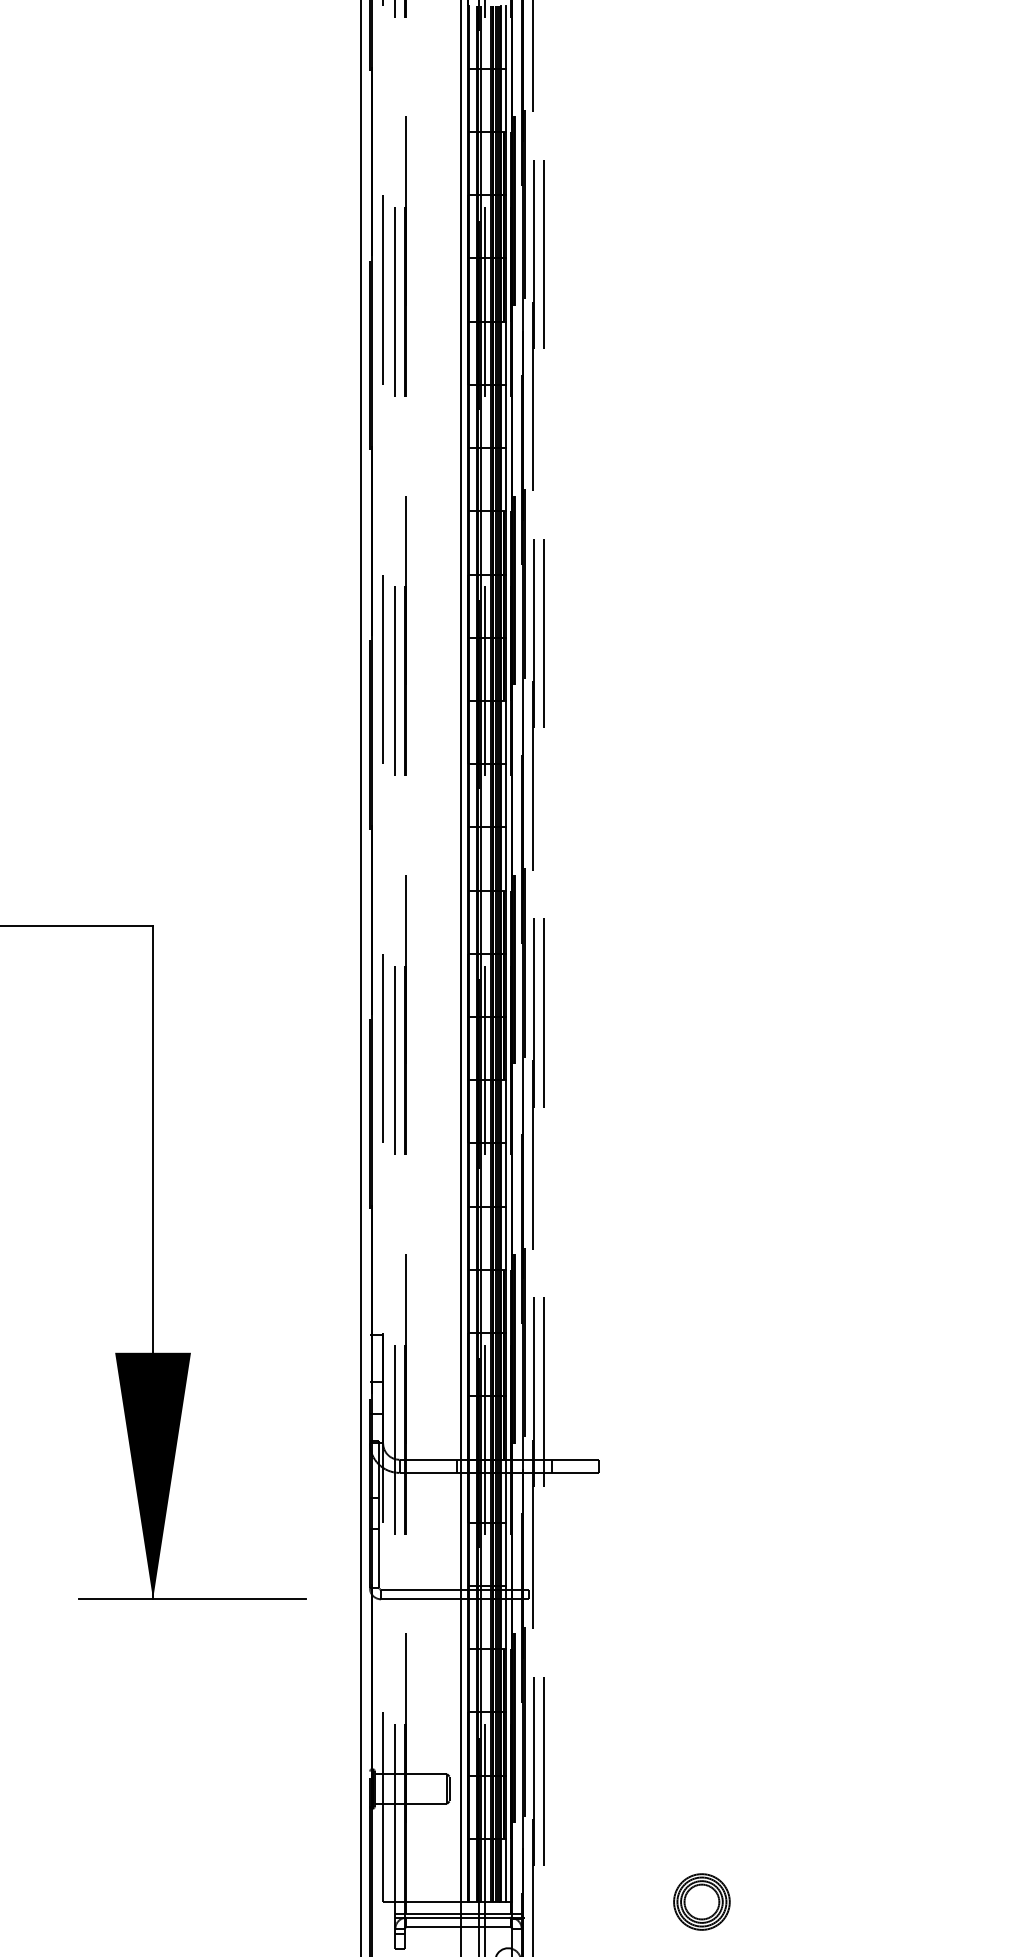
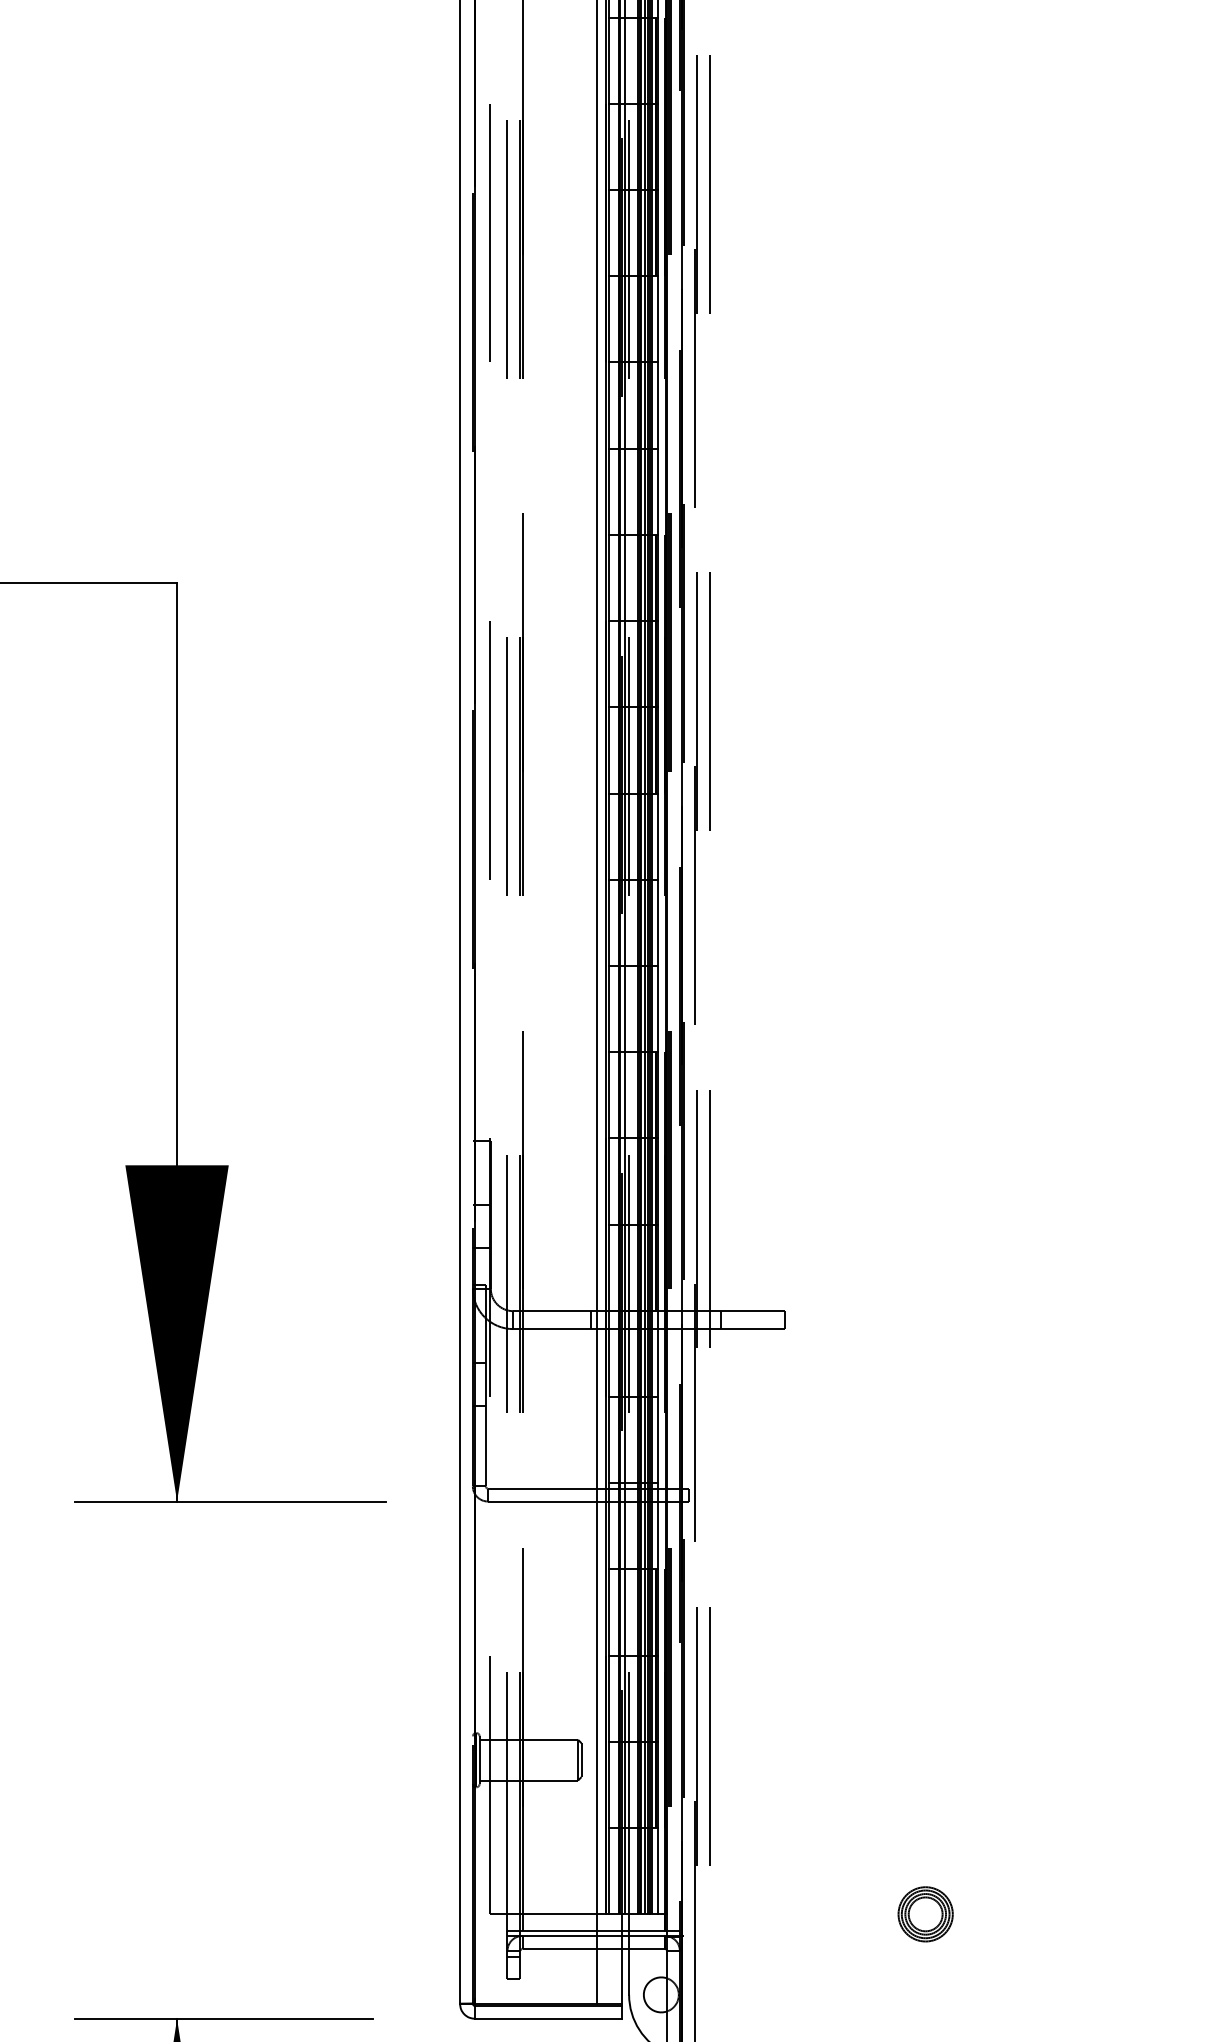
part: (701, 1901) -> (925, 1913), size x0.71

